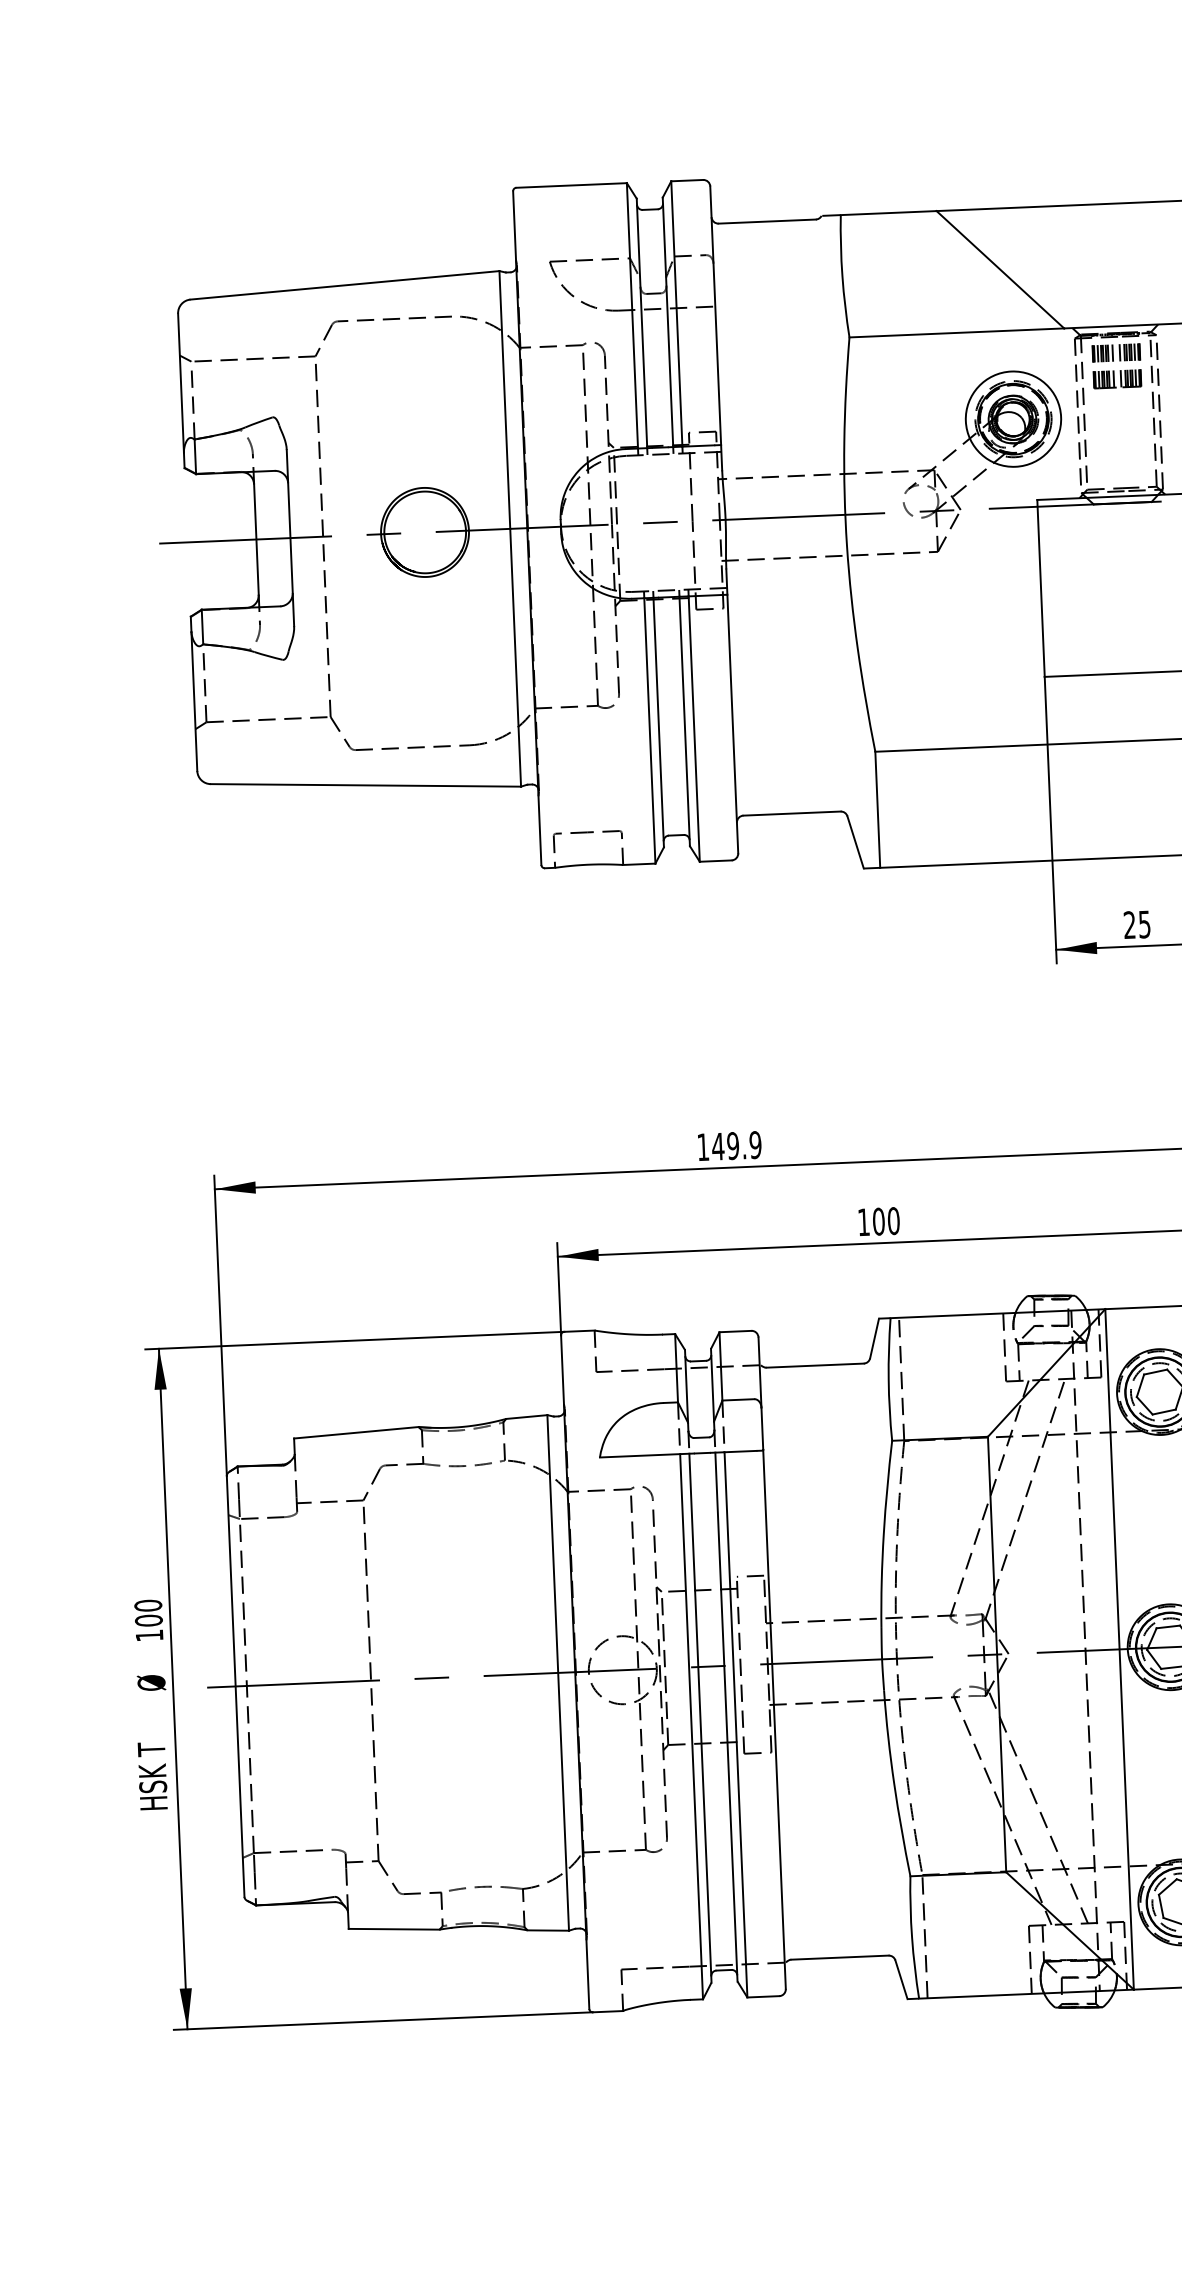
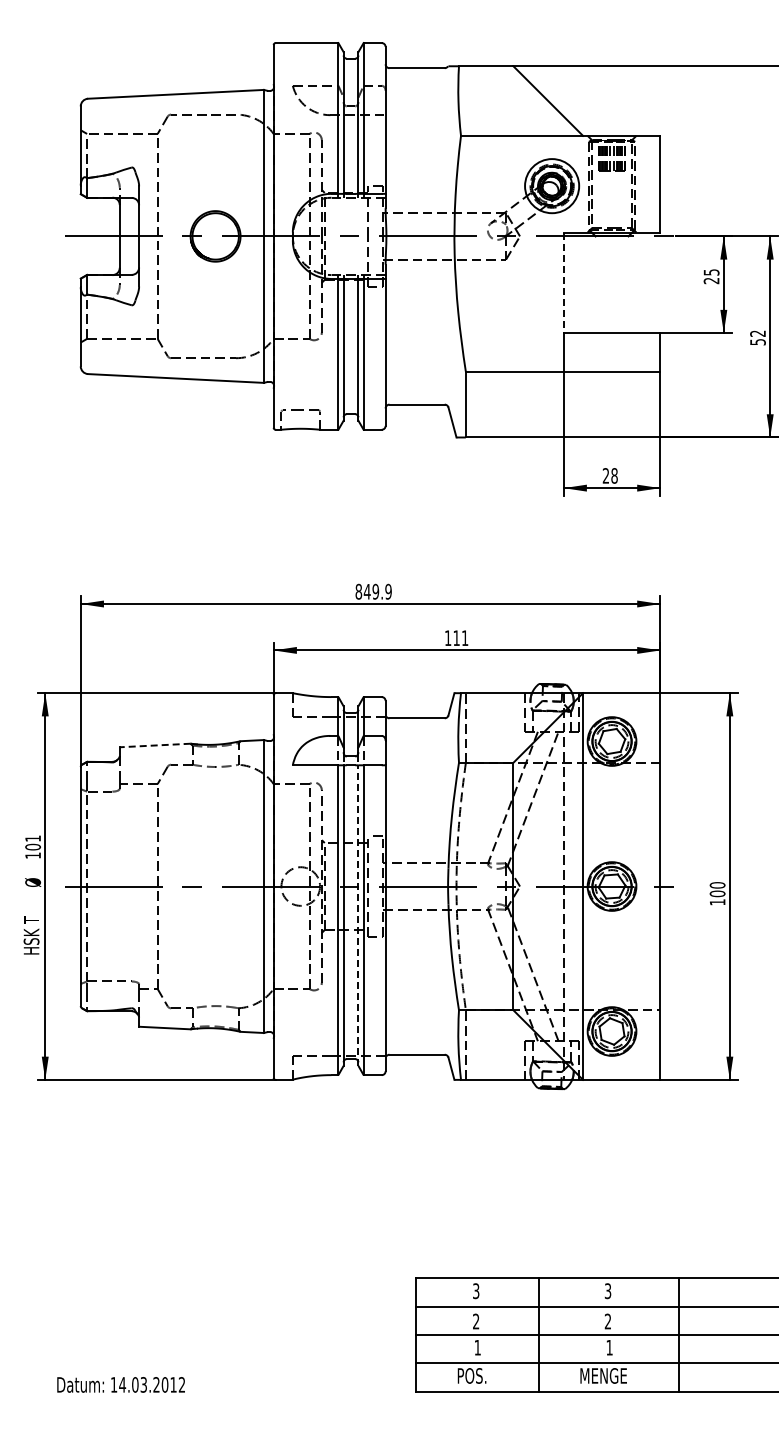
line: (1040, 589) -> (563, 283), solid -> dashed
text: (1144, 923) -> (614, 475), 25 -> 28
text: (702, 1146) -> (358, 591), 149.9 -> 849.9
text: (885, 1221) -> (460, 638), 100 -> 111
line: (355, 1432) -> (154, 745), solid -> dashed
text: (148, 1605) -> (33, 838), 100 -> 101
line: (726, 1716) -> (358, 915), solid -> dashed

